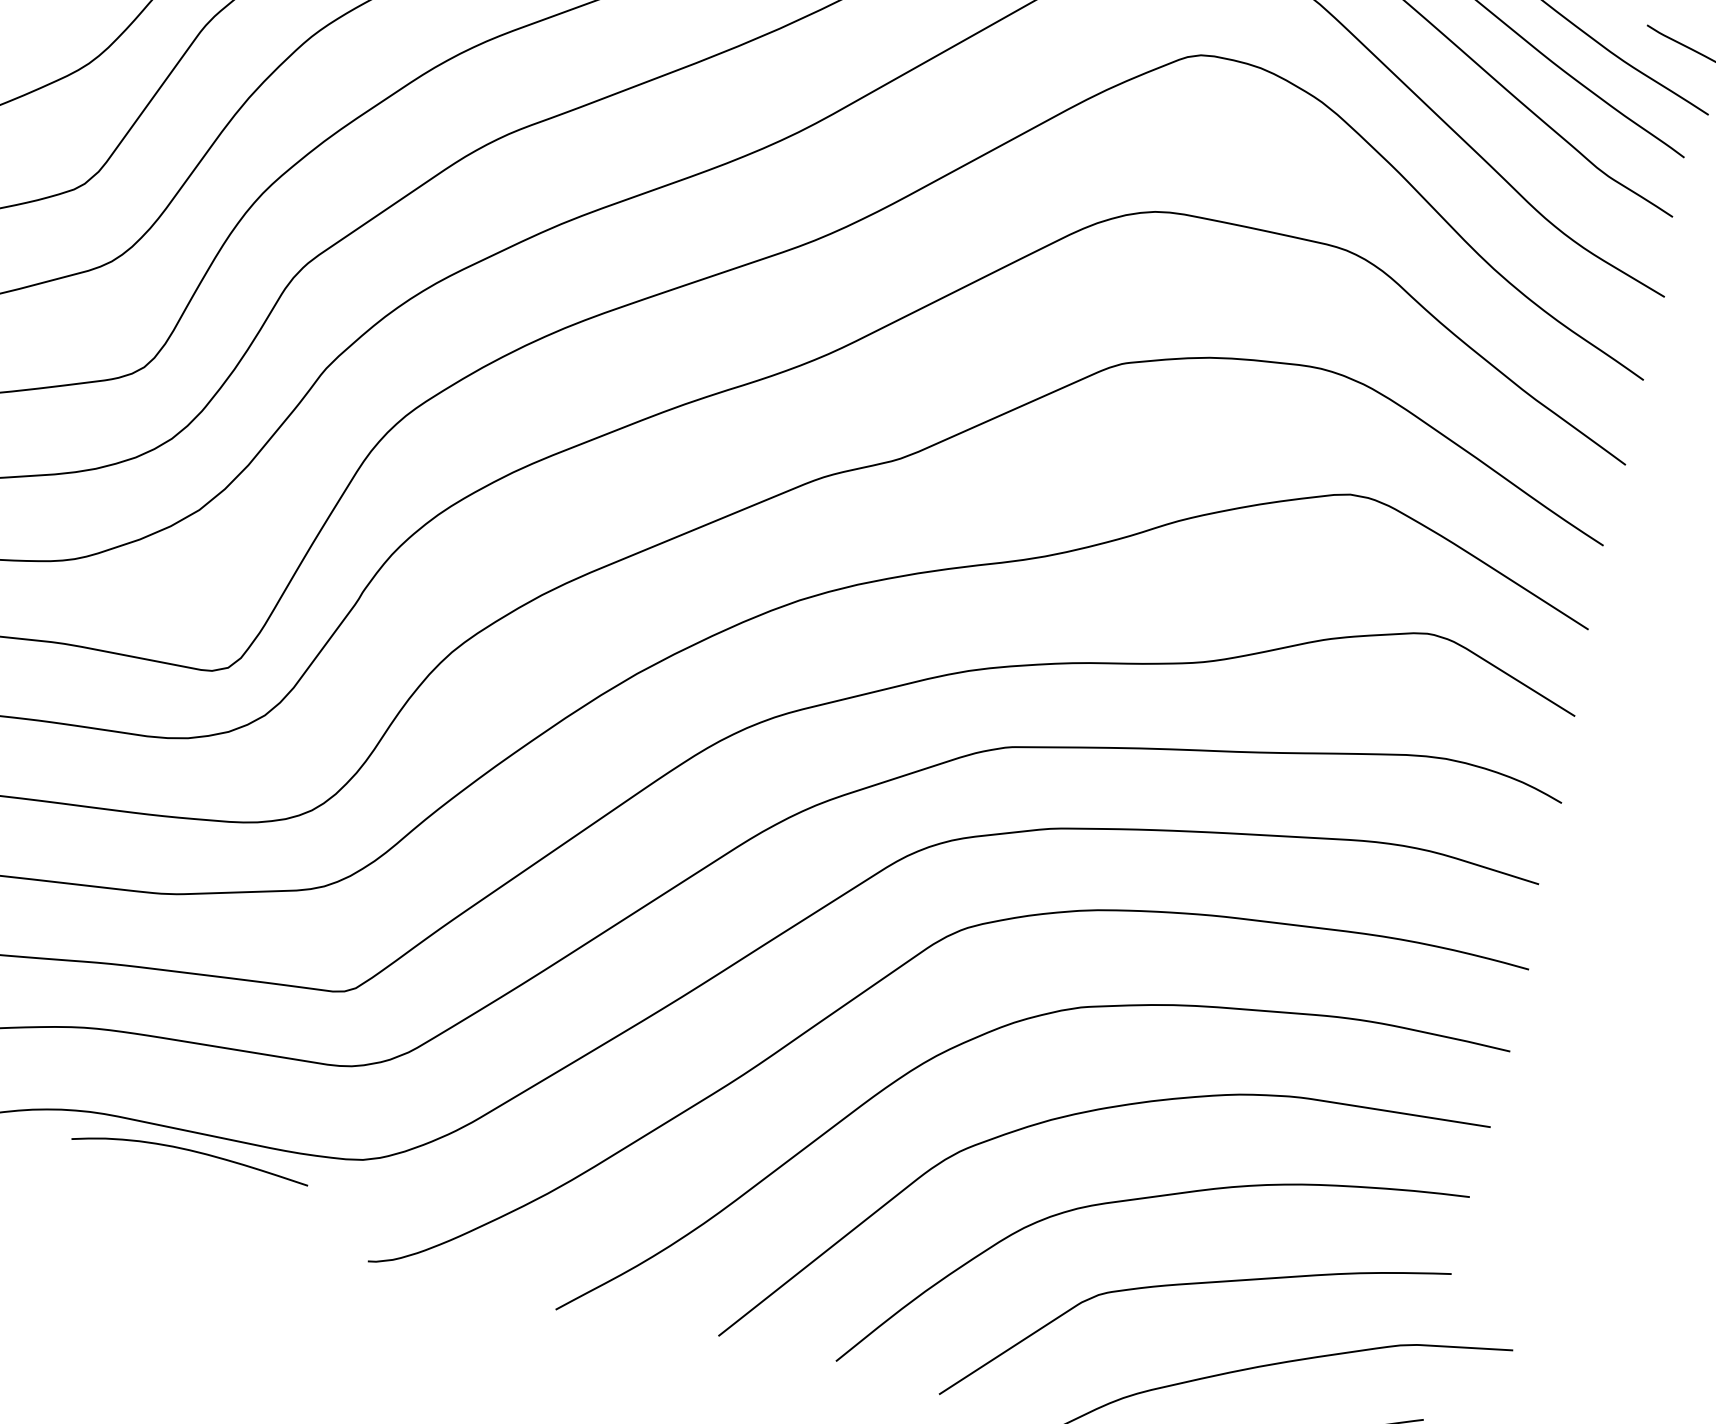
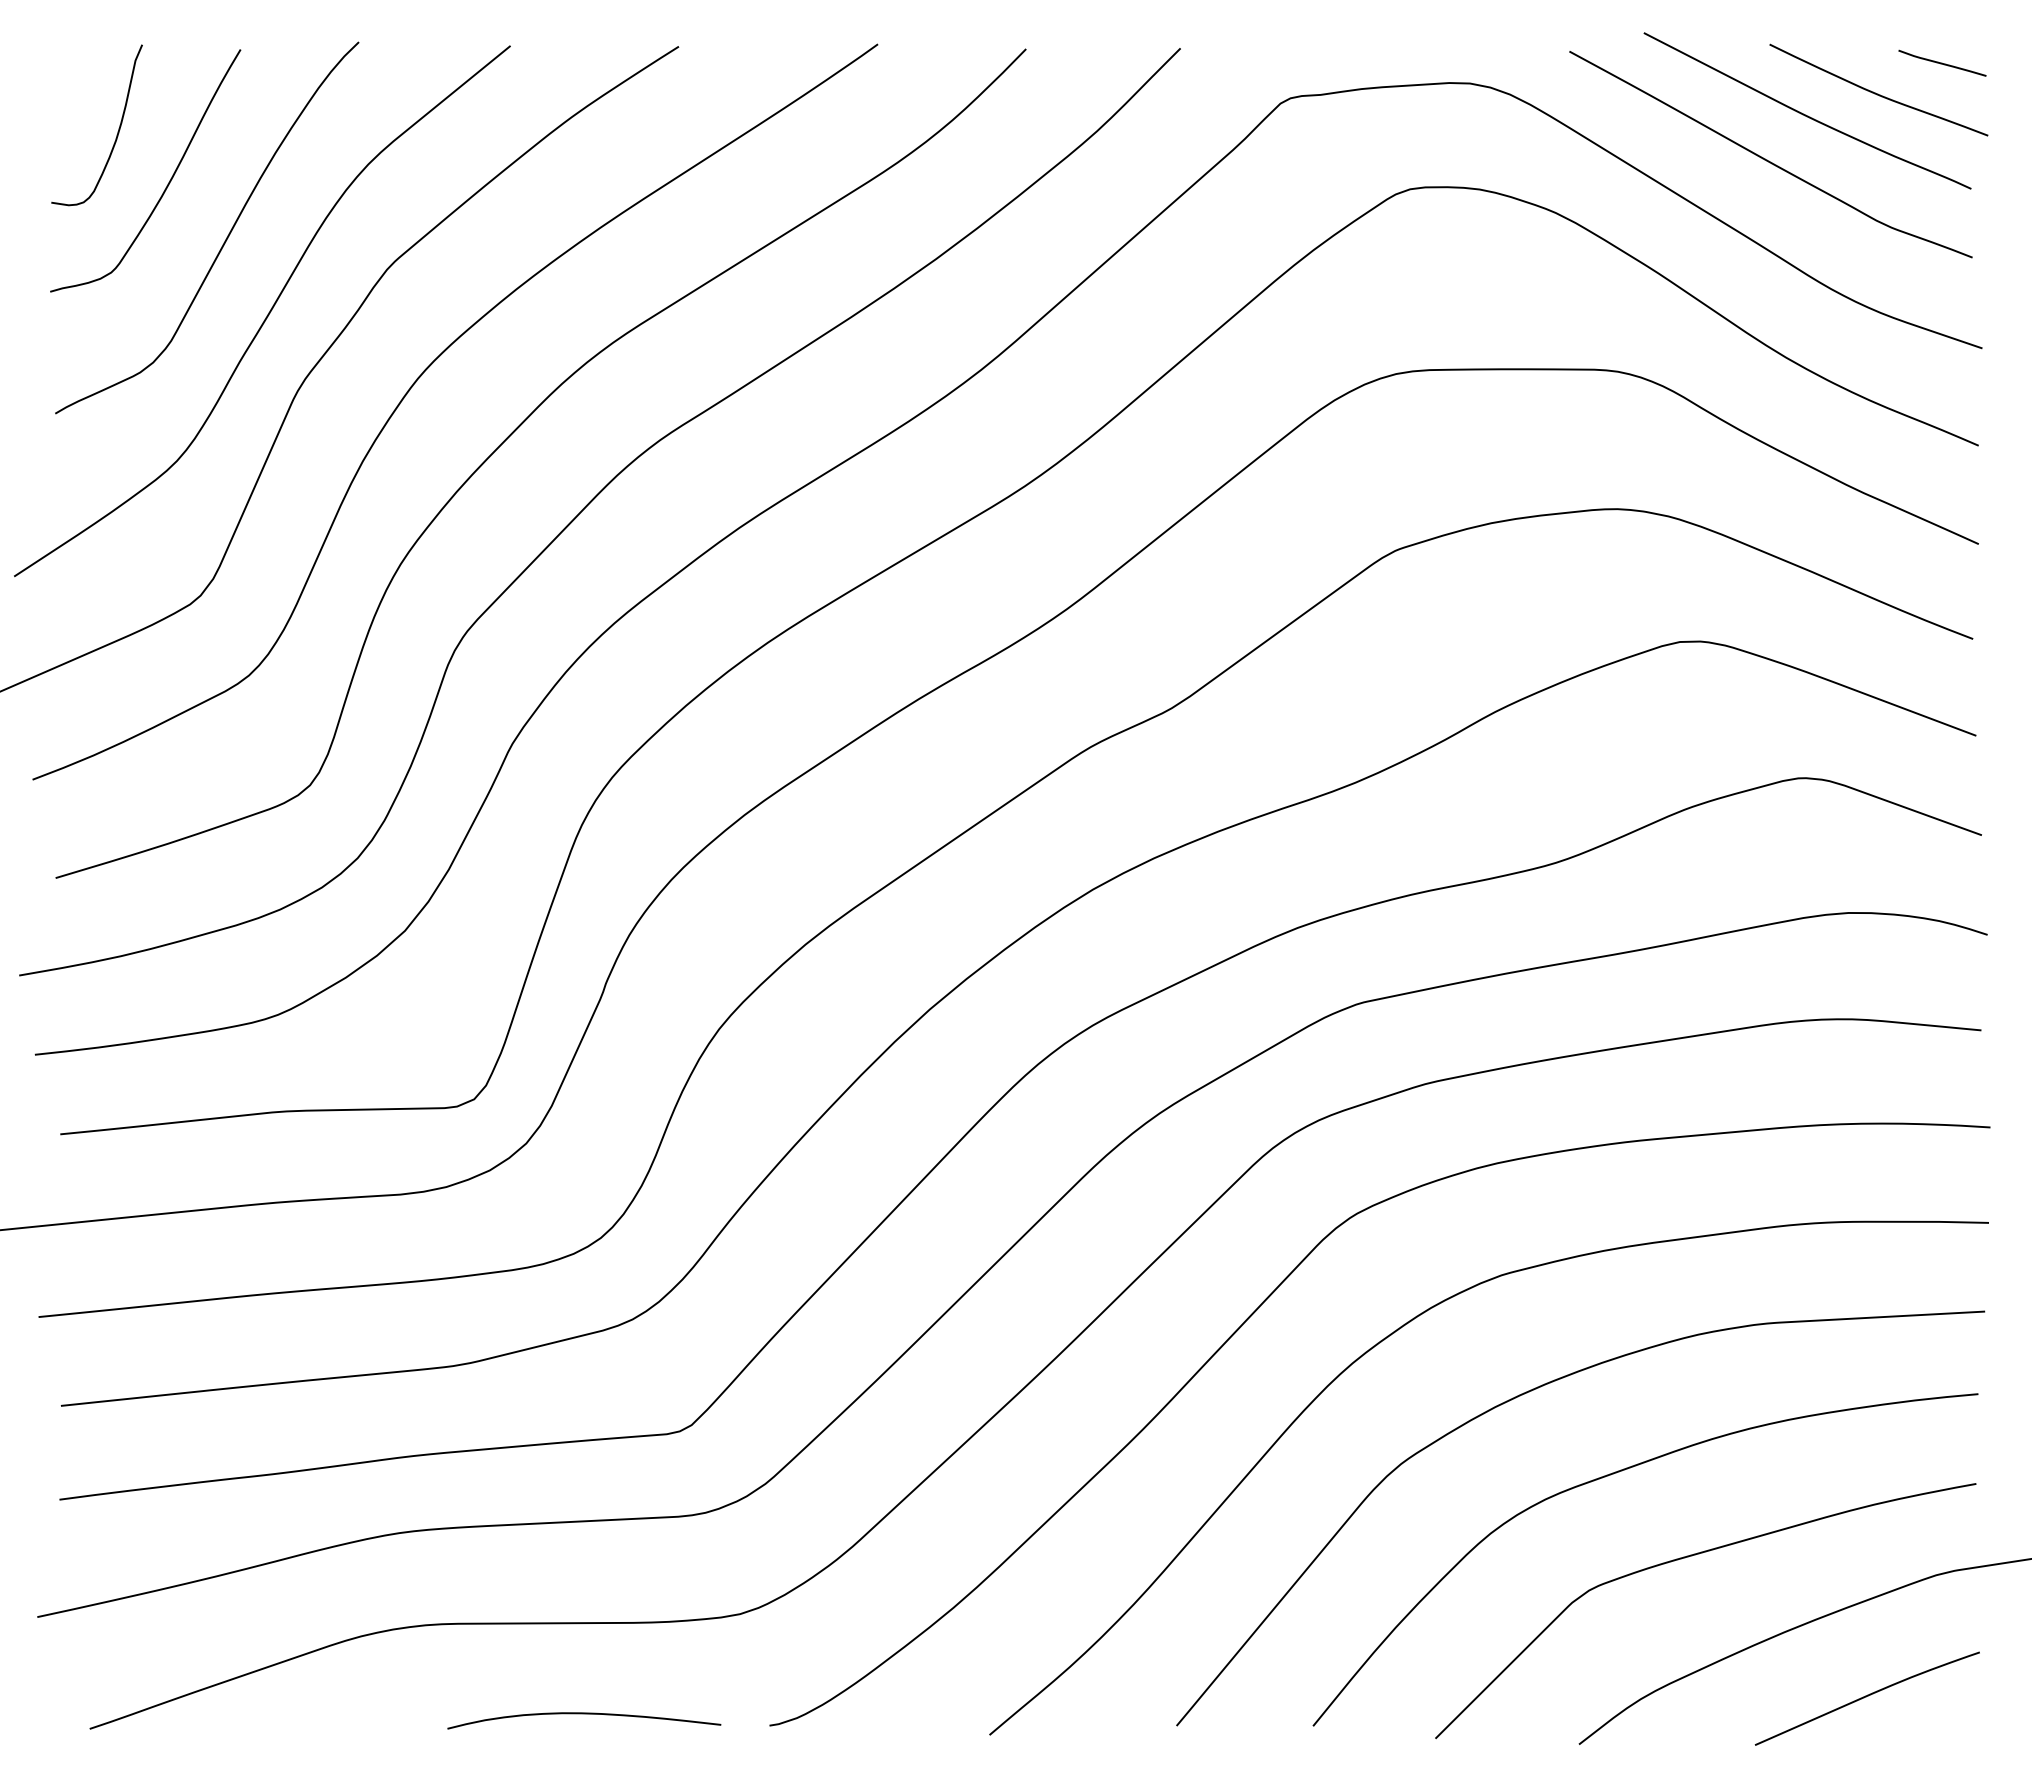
curve: (192, 1151) -> (584, 1714), moved

